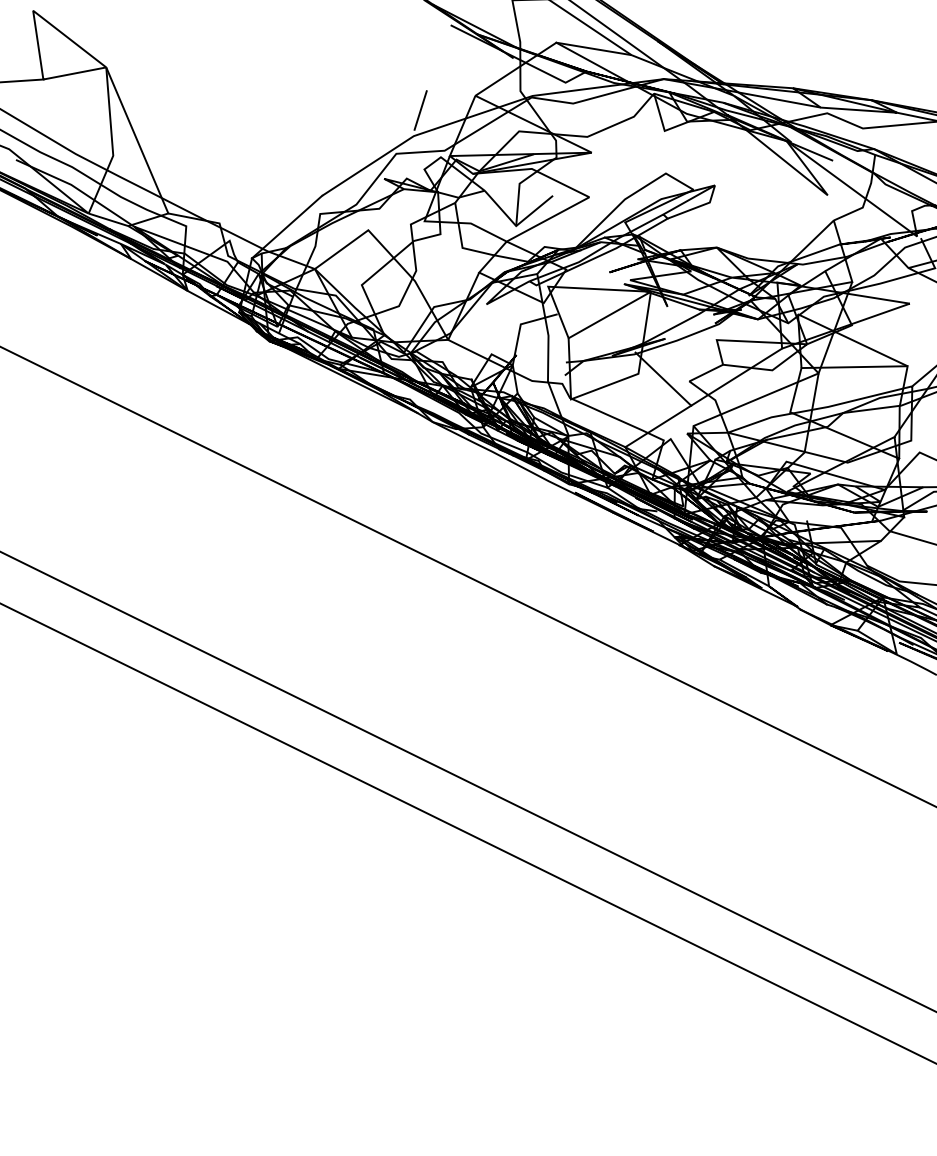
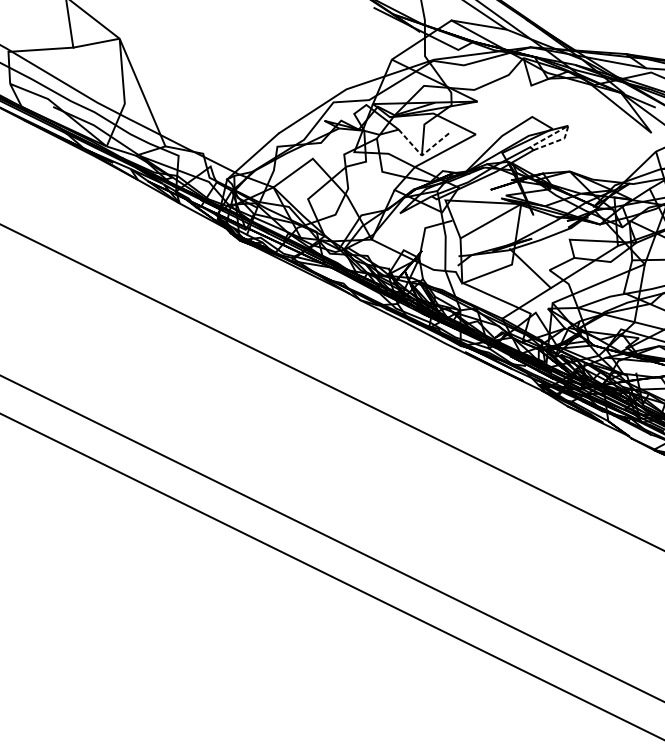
line: (420, 110) -> (351, 70), removed
line: (714, 187) -> (568, 127), solid -> dashed
line: (516, 226) -> (422, 155), solid -> dashed

